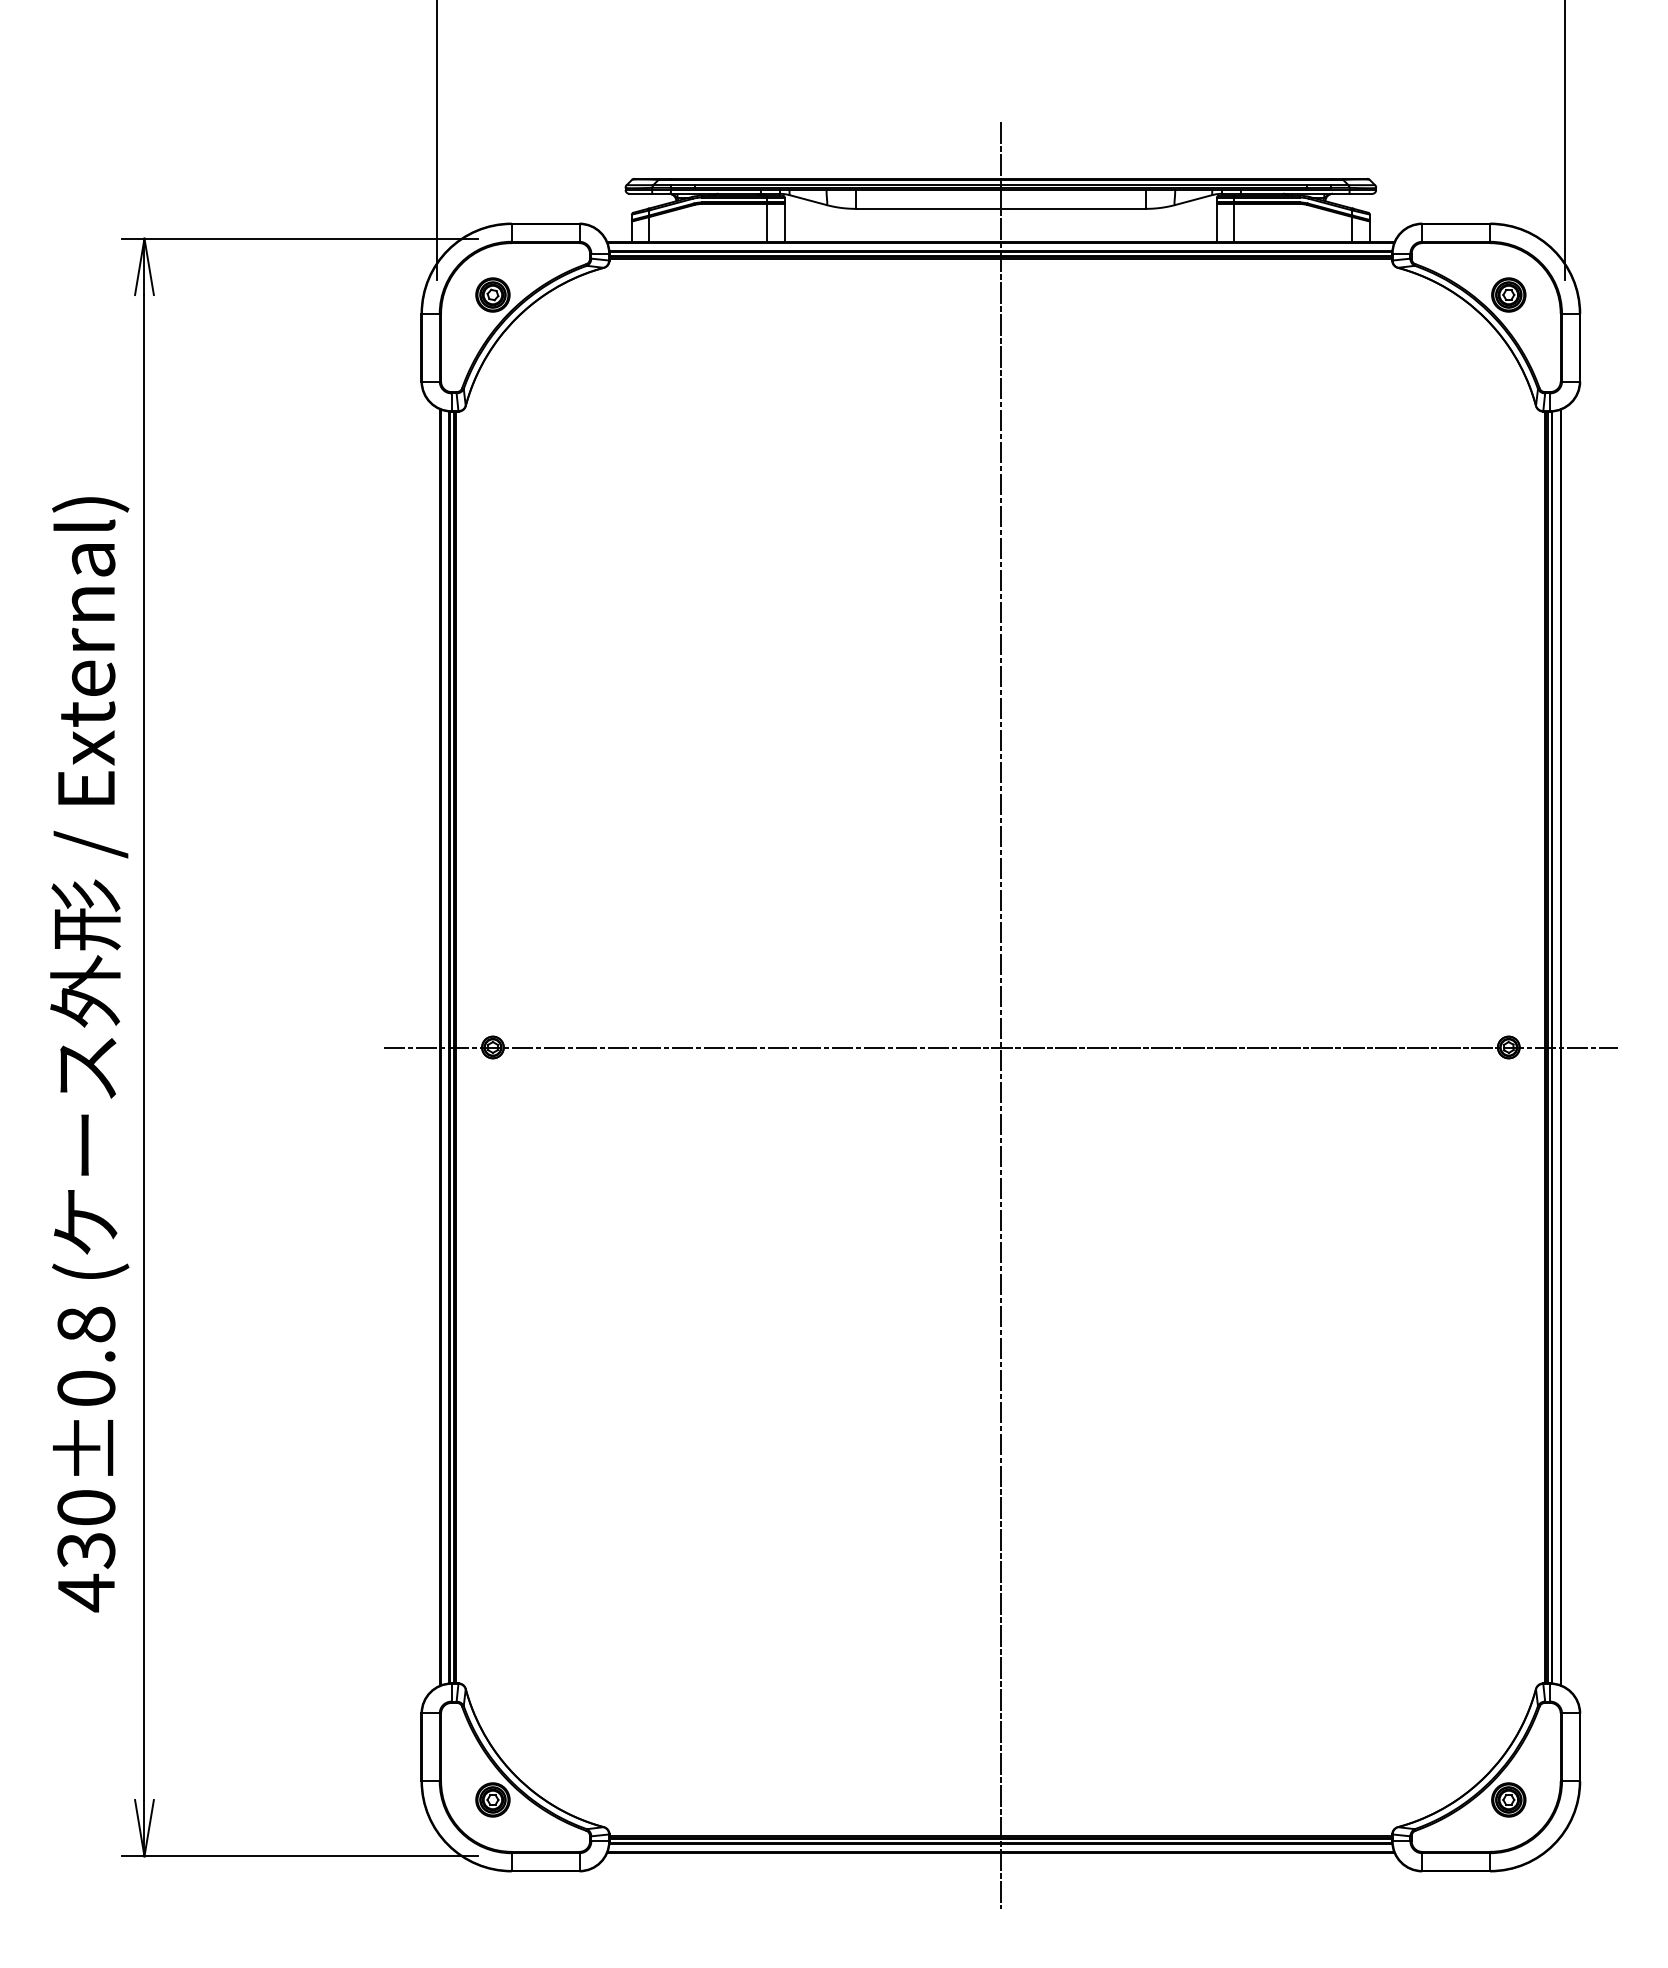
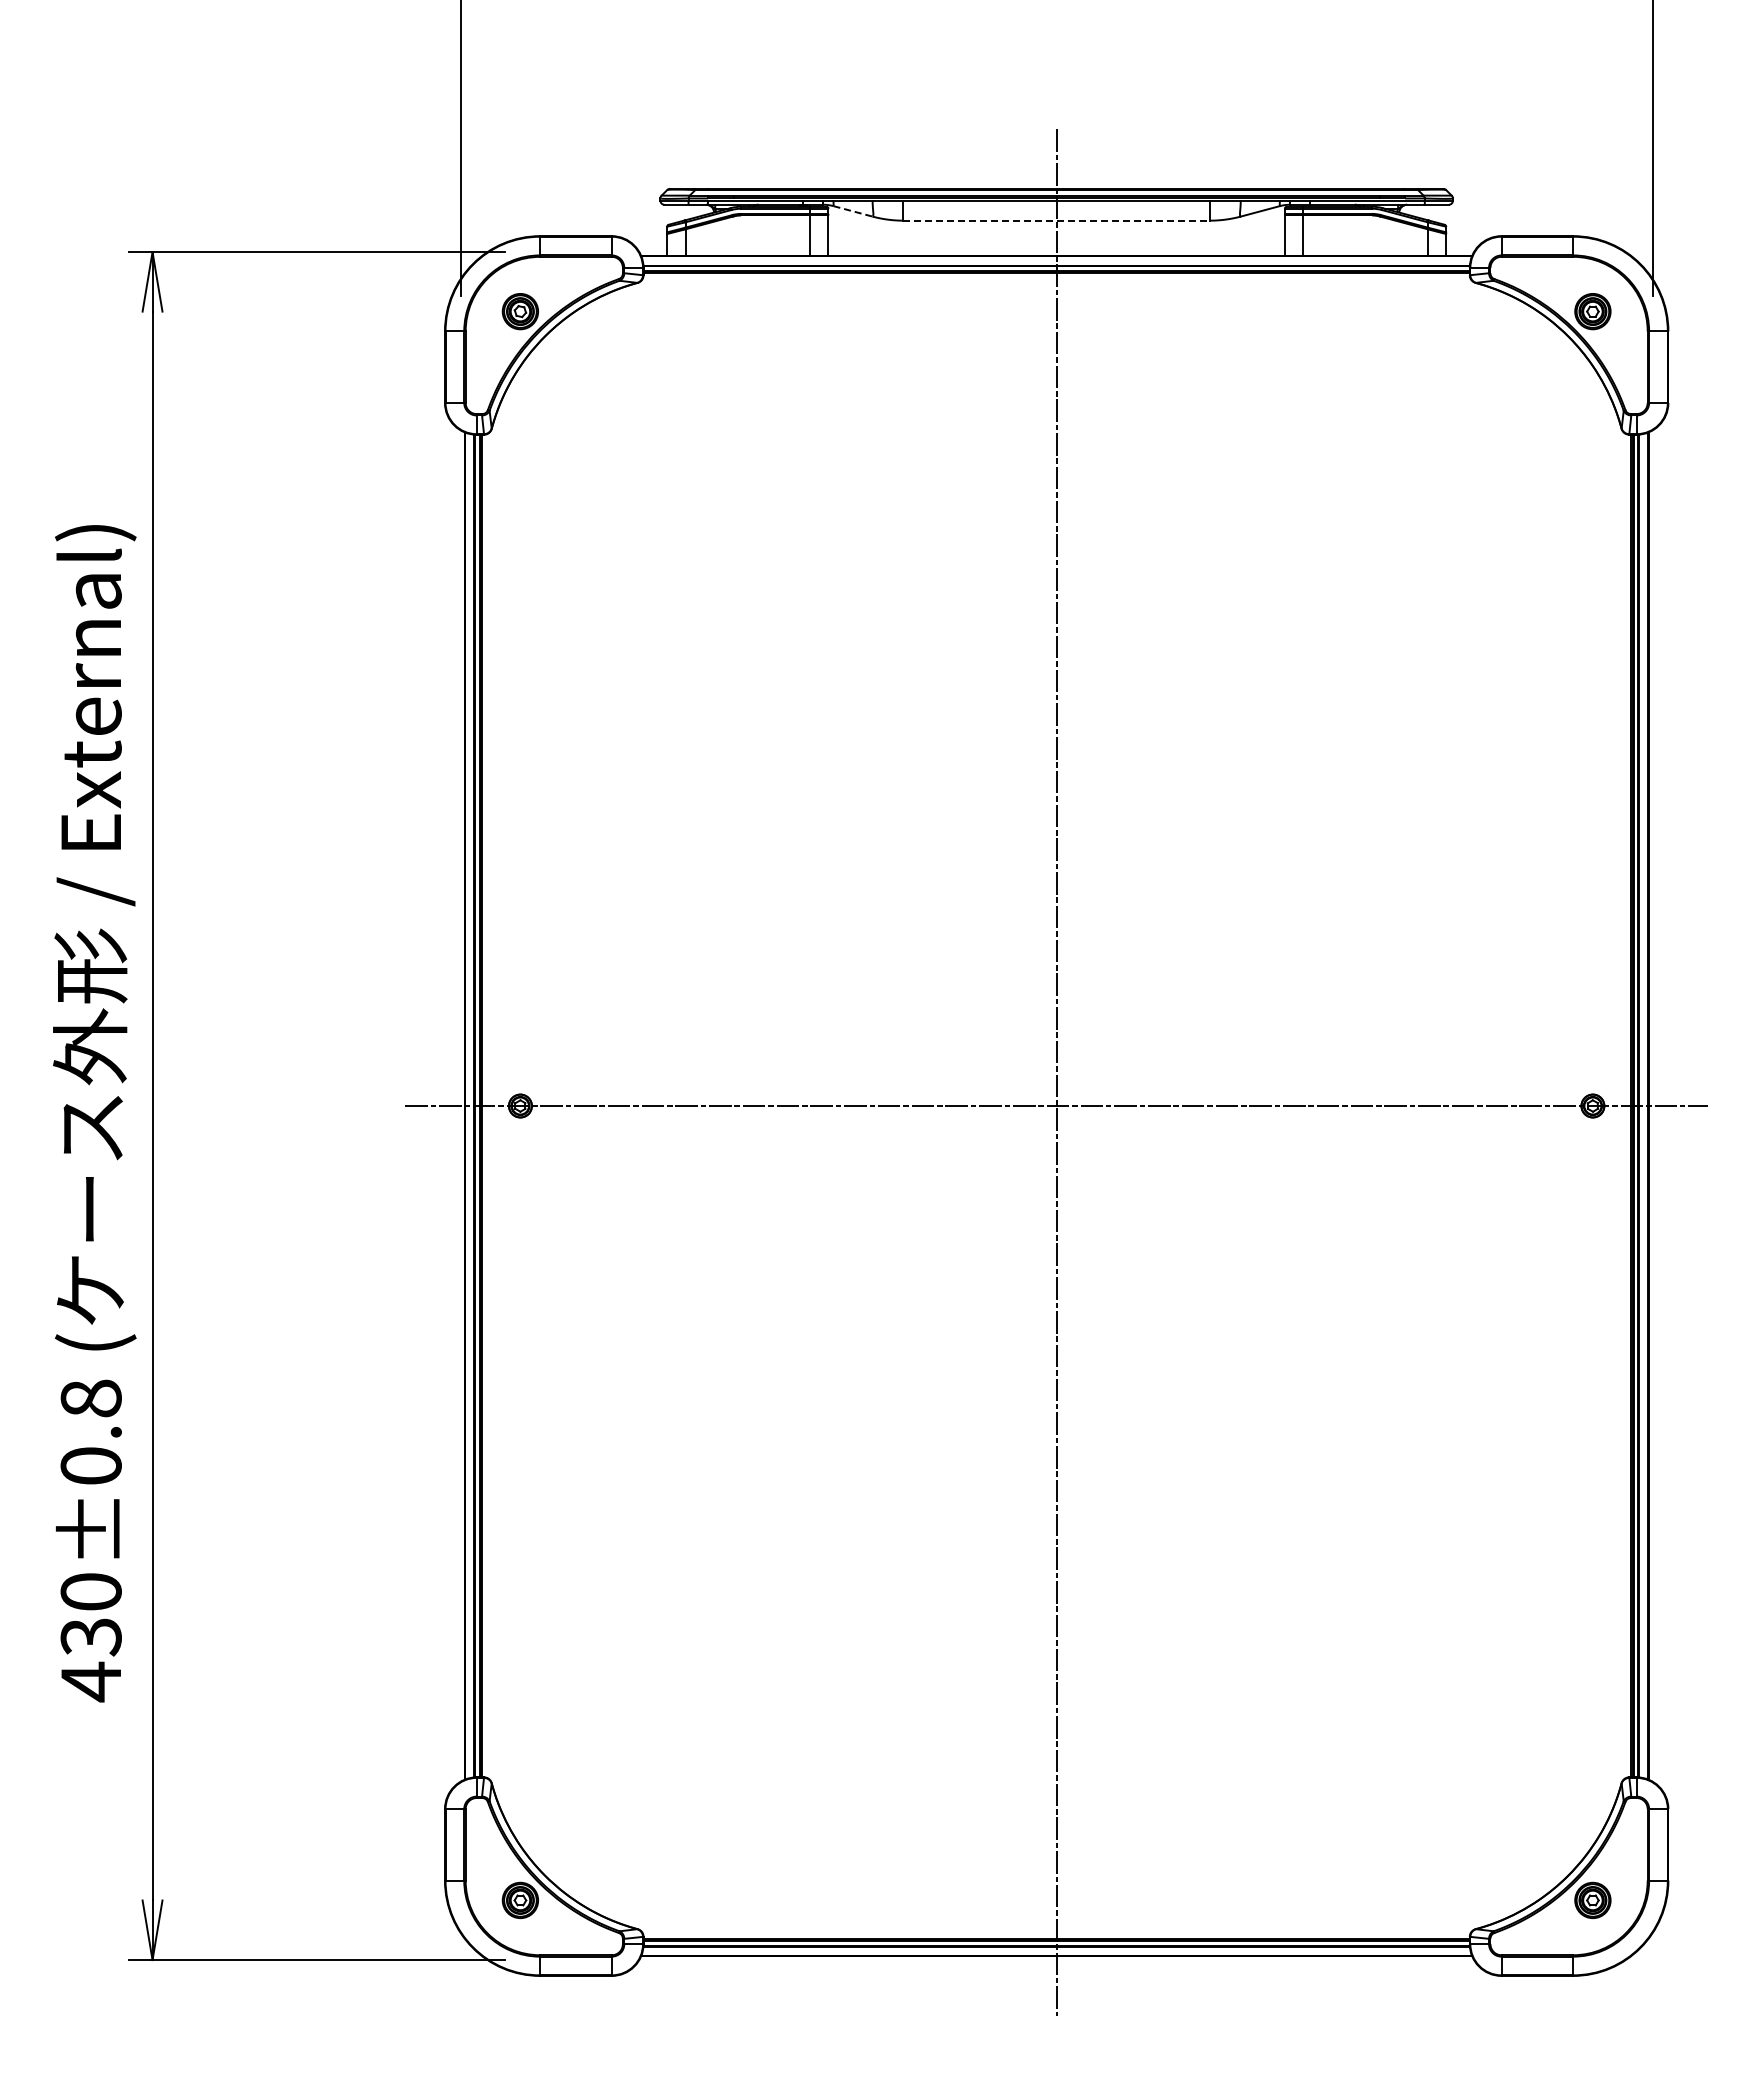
line: (808, 200) -> (853, 211), solid -> dashed
line: (1001, 208) -> (1057, 220), solid -> dashed

